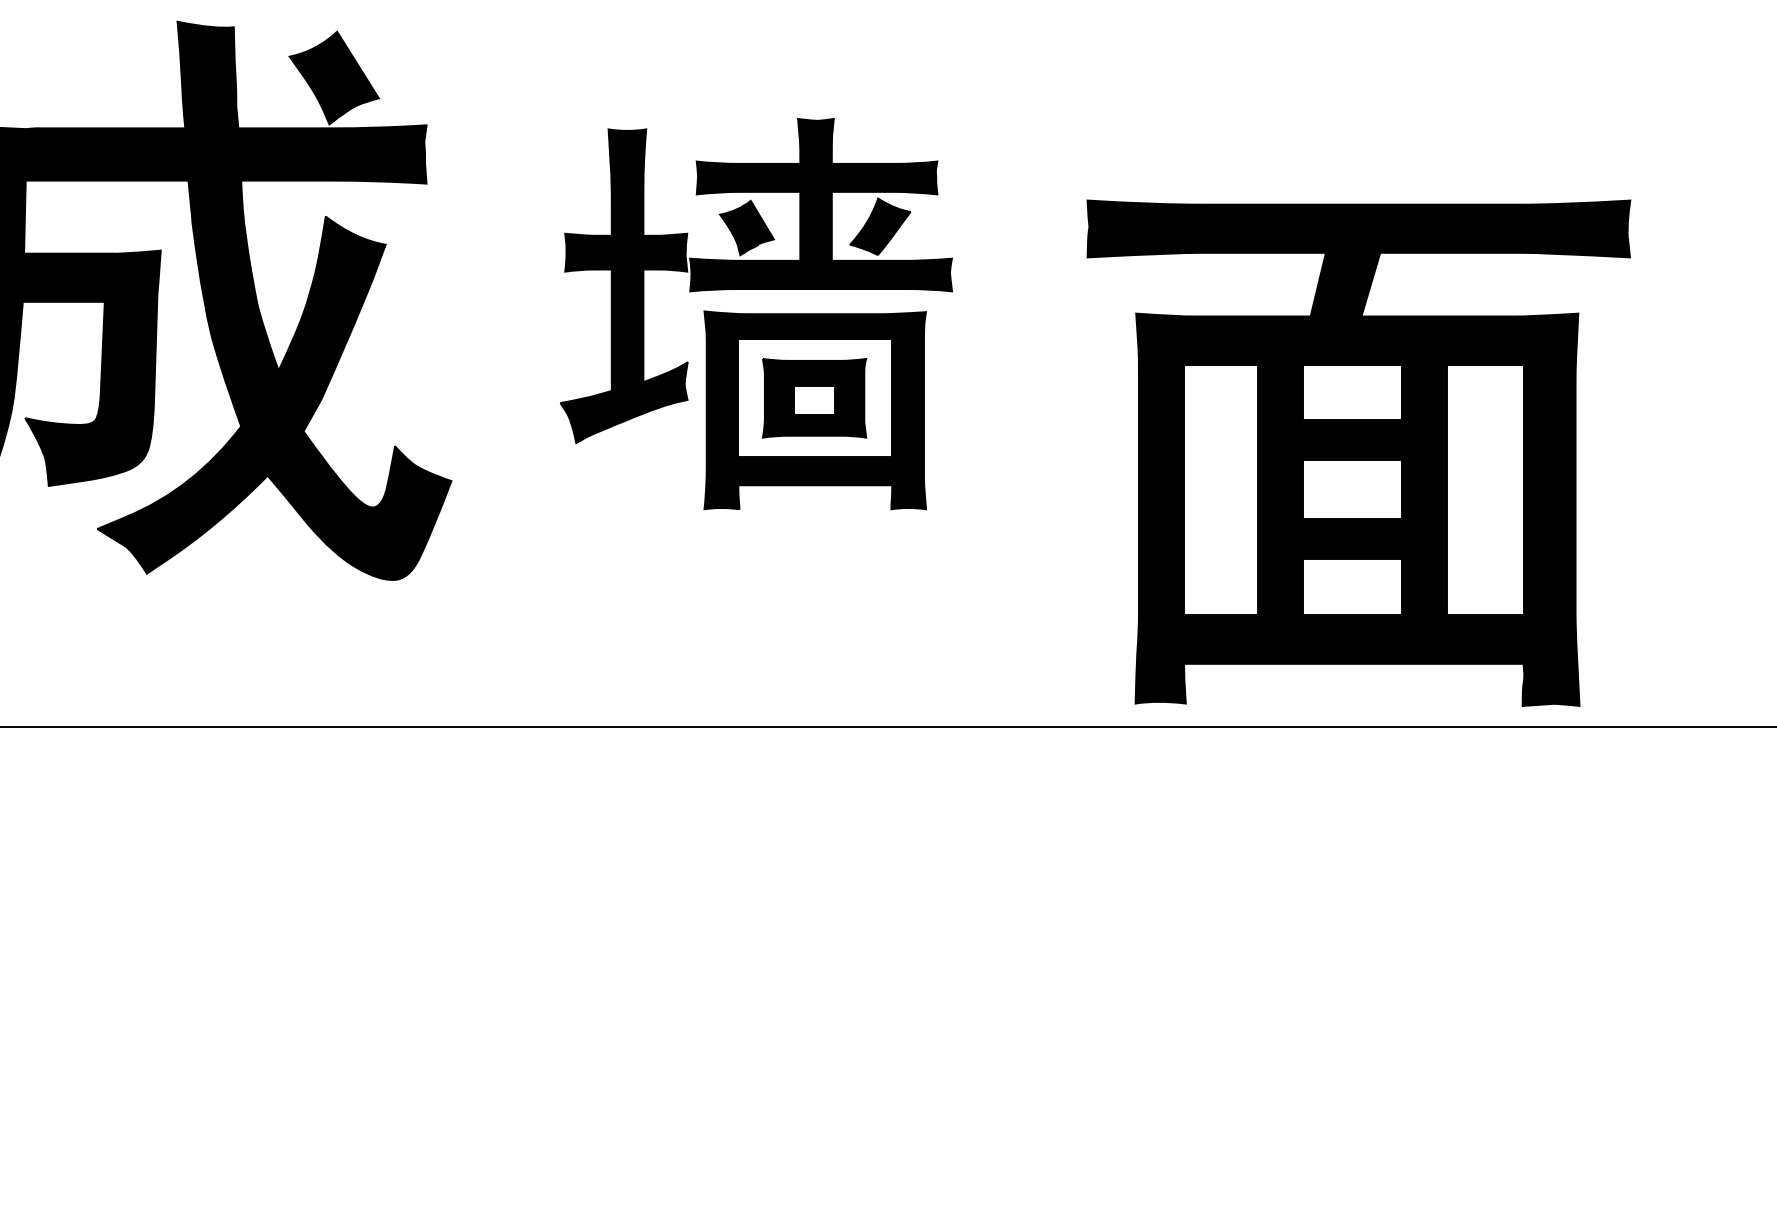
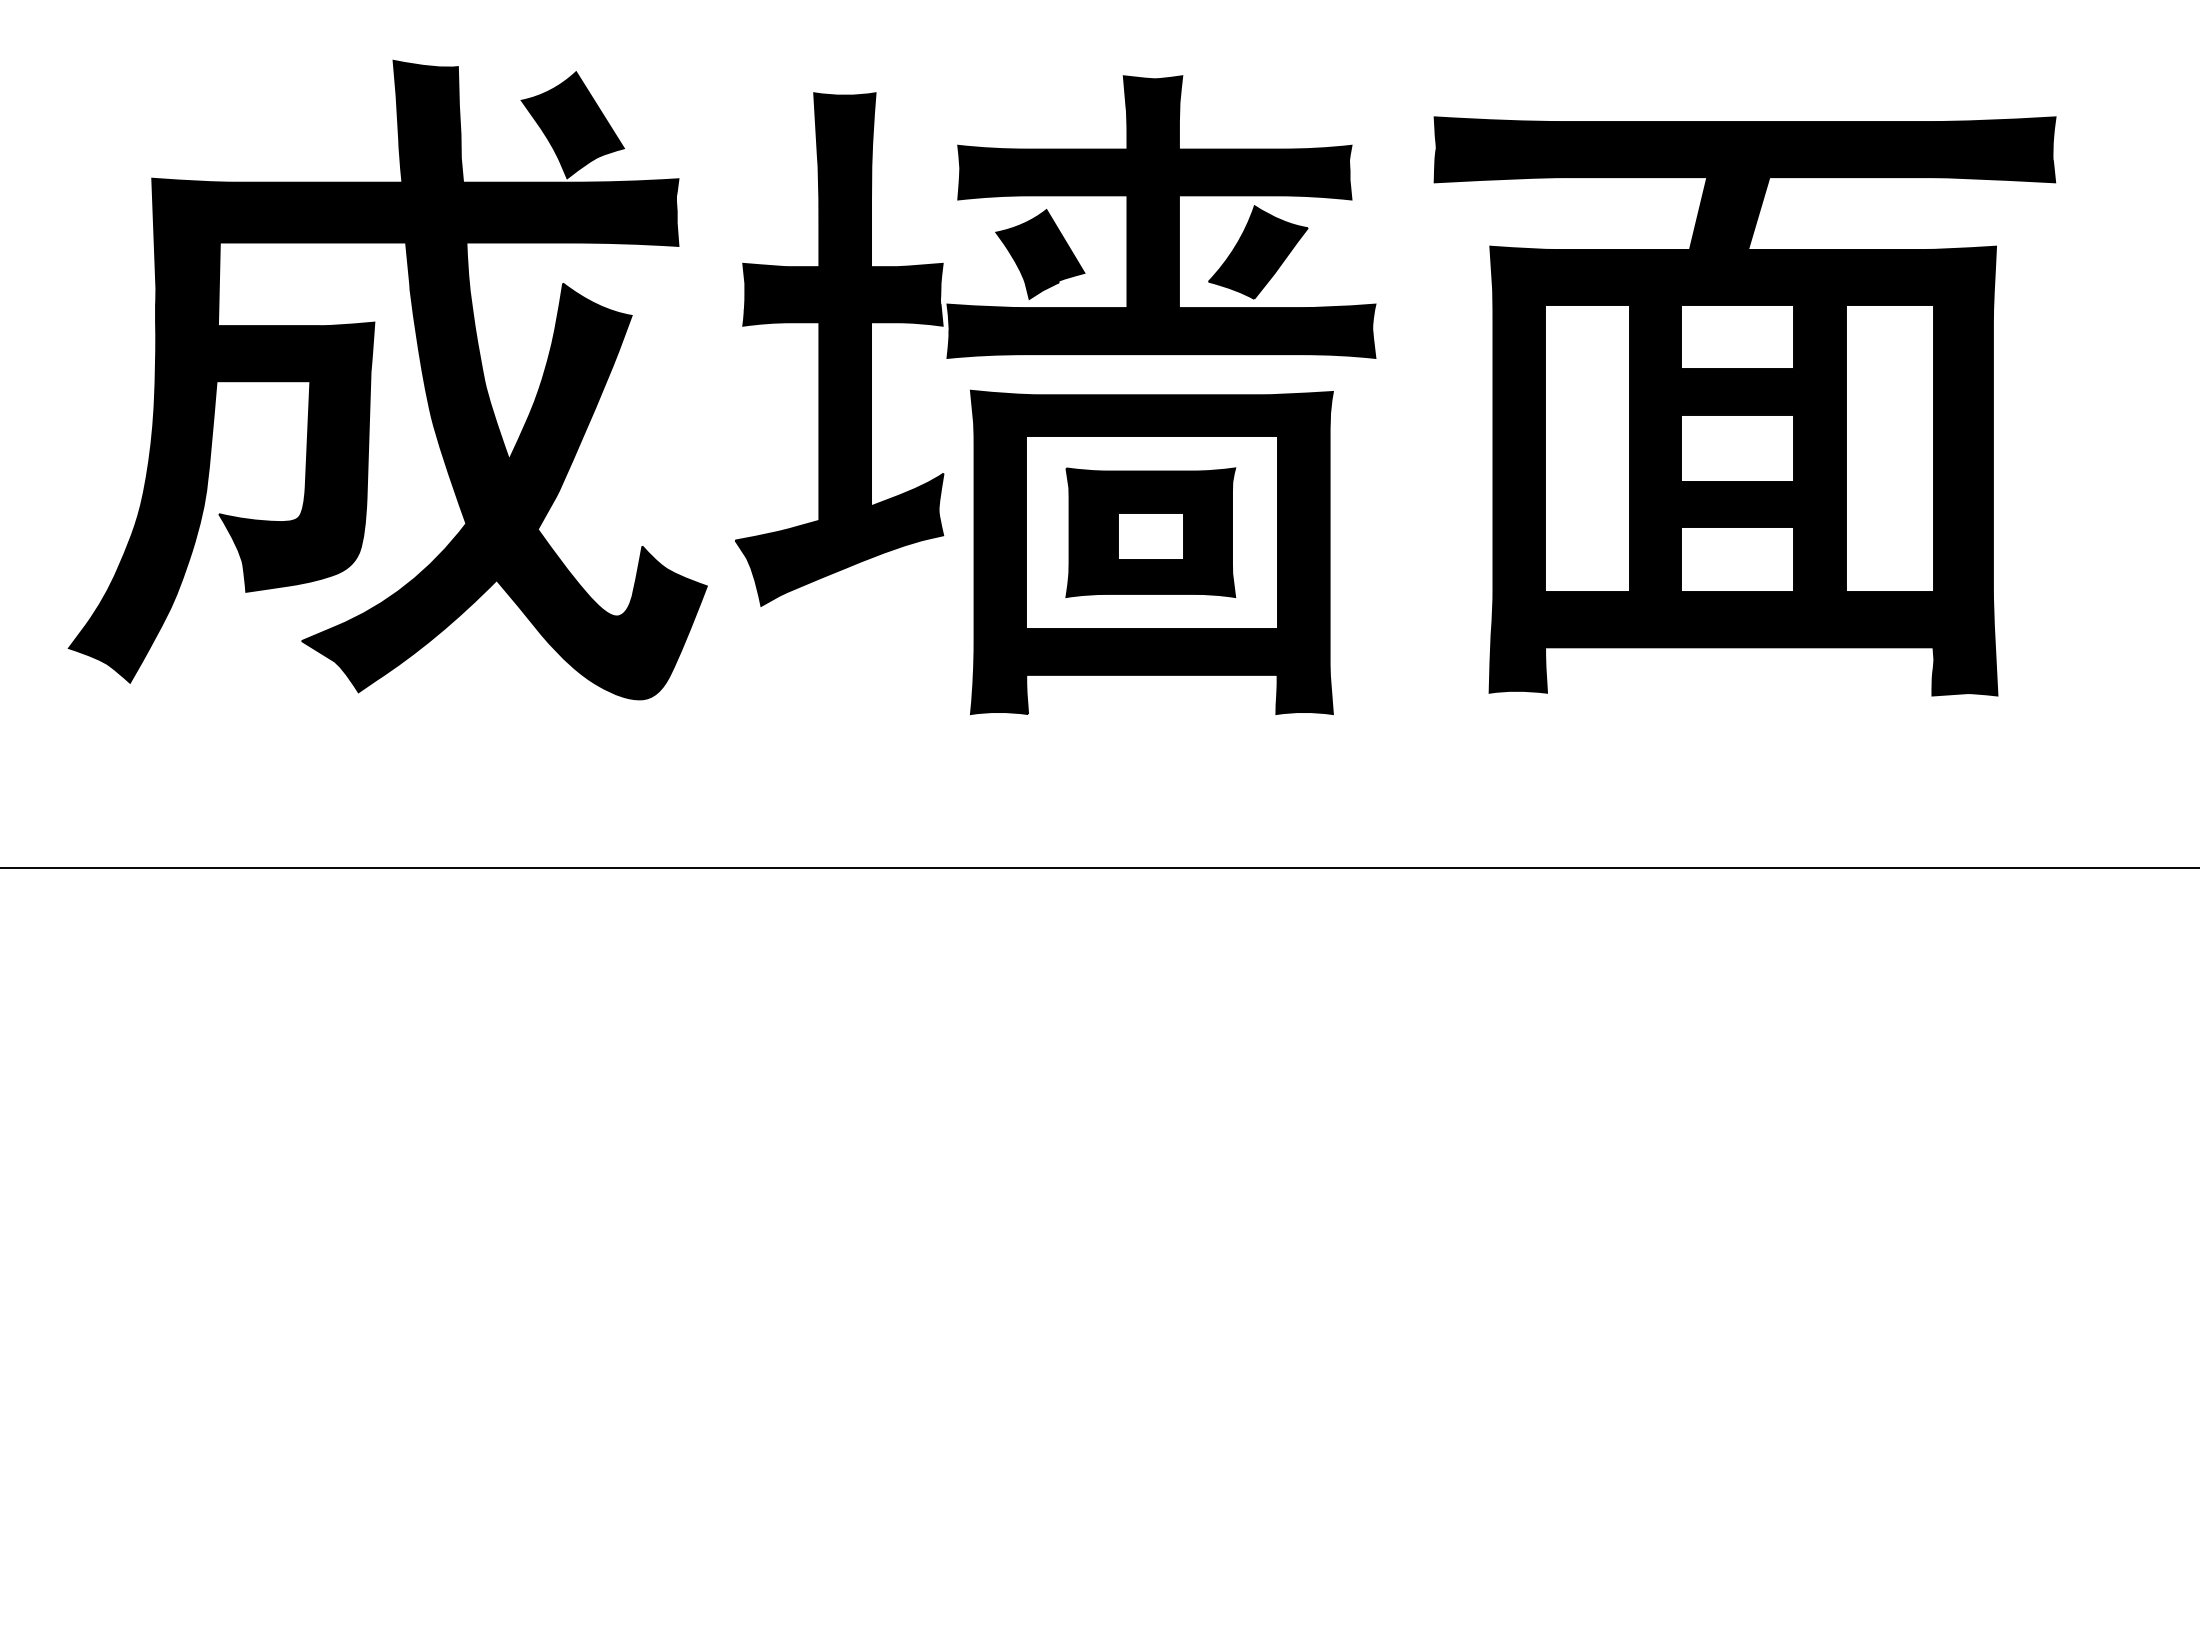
part: (756, 314) -> (1055, 395), size x1.43
part: (1358, 453) -> (1744, 406), moved

